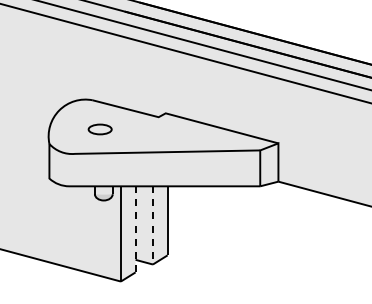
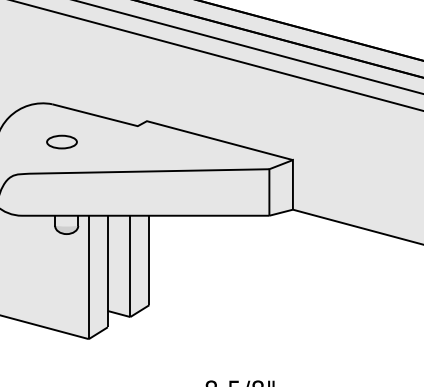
line: (152, 225) -> (129, 266), dashed -> solid
line: (135, 229) -> (107, 271), dashed -> solid

